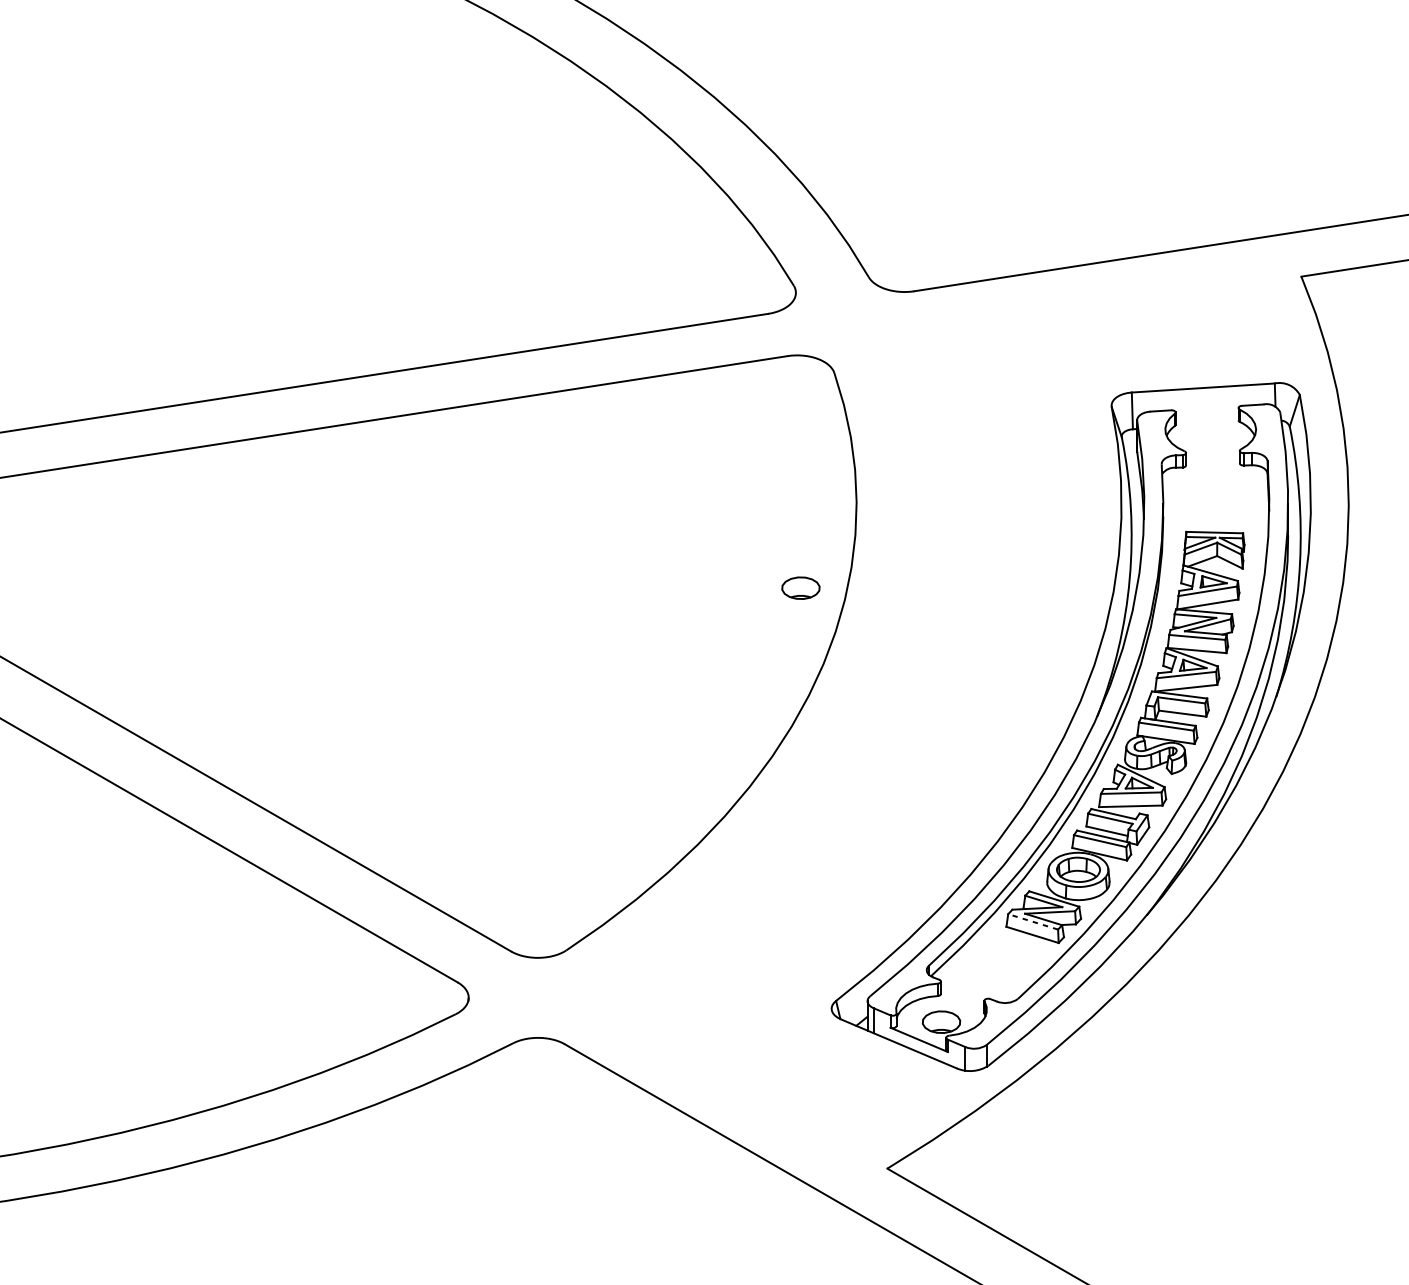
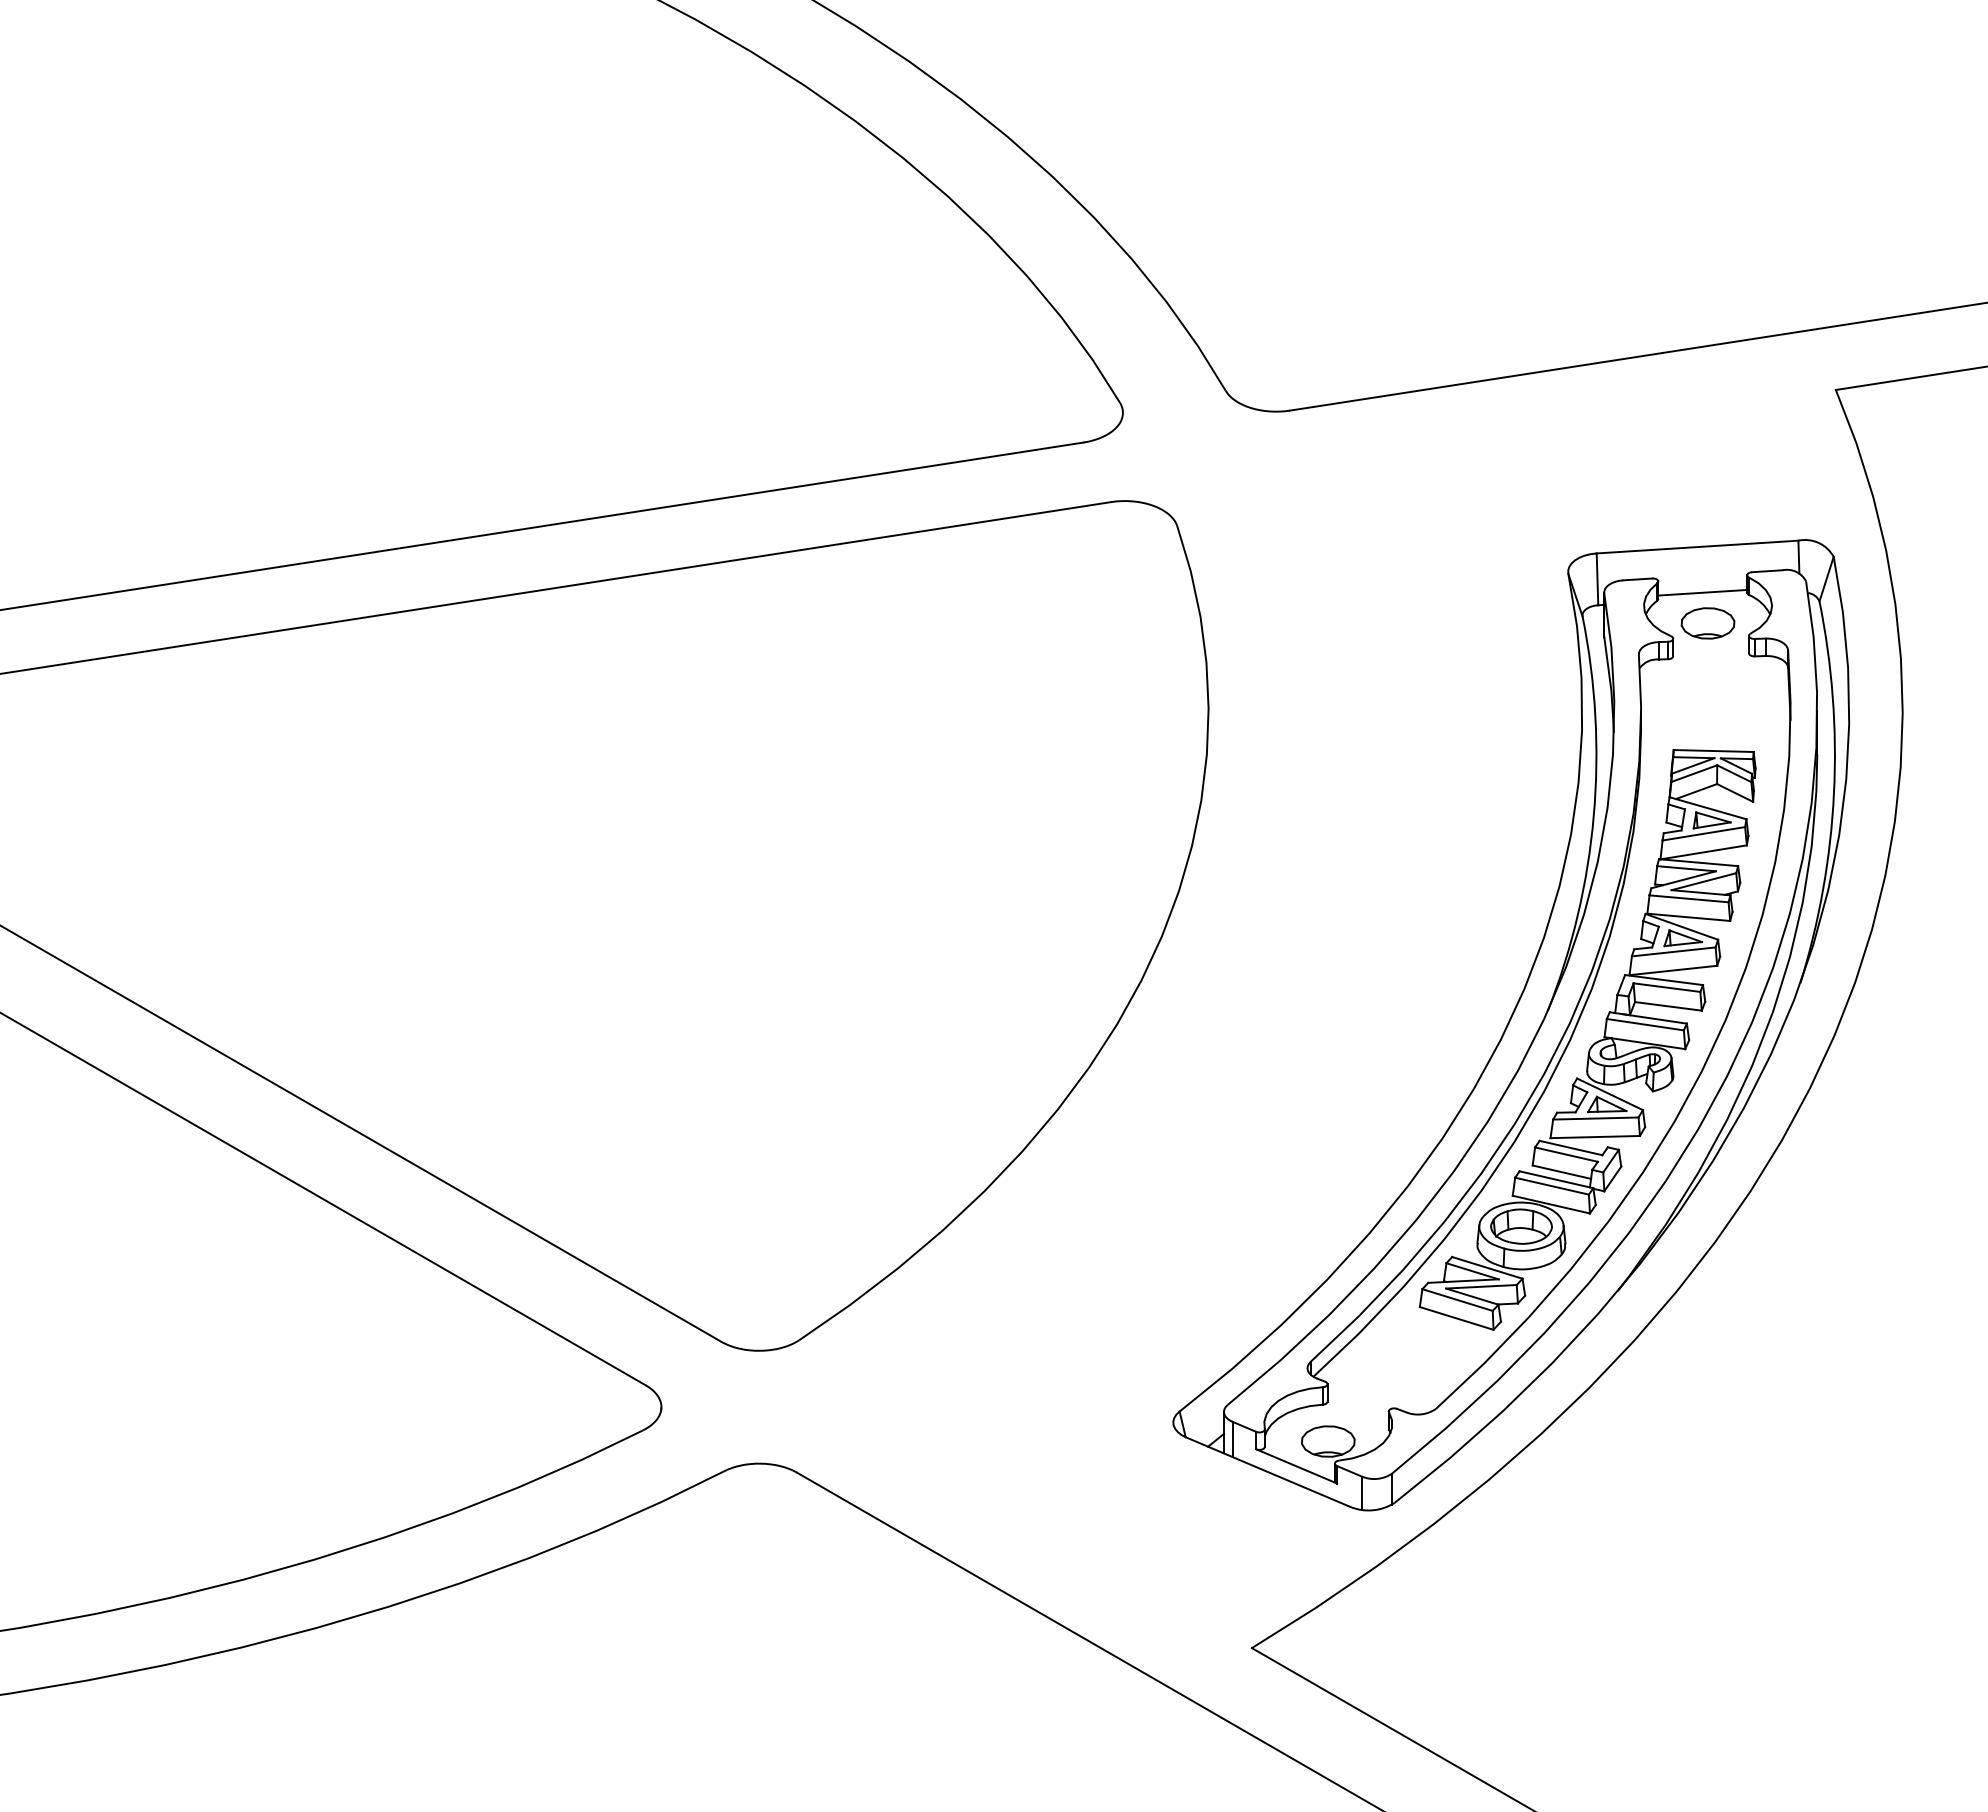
line: (1206, 420) -> (1702, 592), added
part: (800, 588) -> (1707, 623), moved
line: (1033, 922) -> (1457, 1300), dashed -> solid

